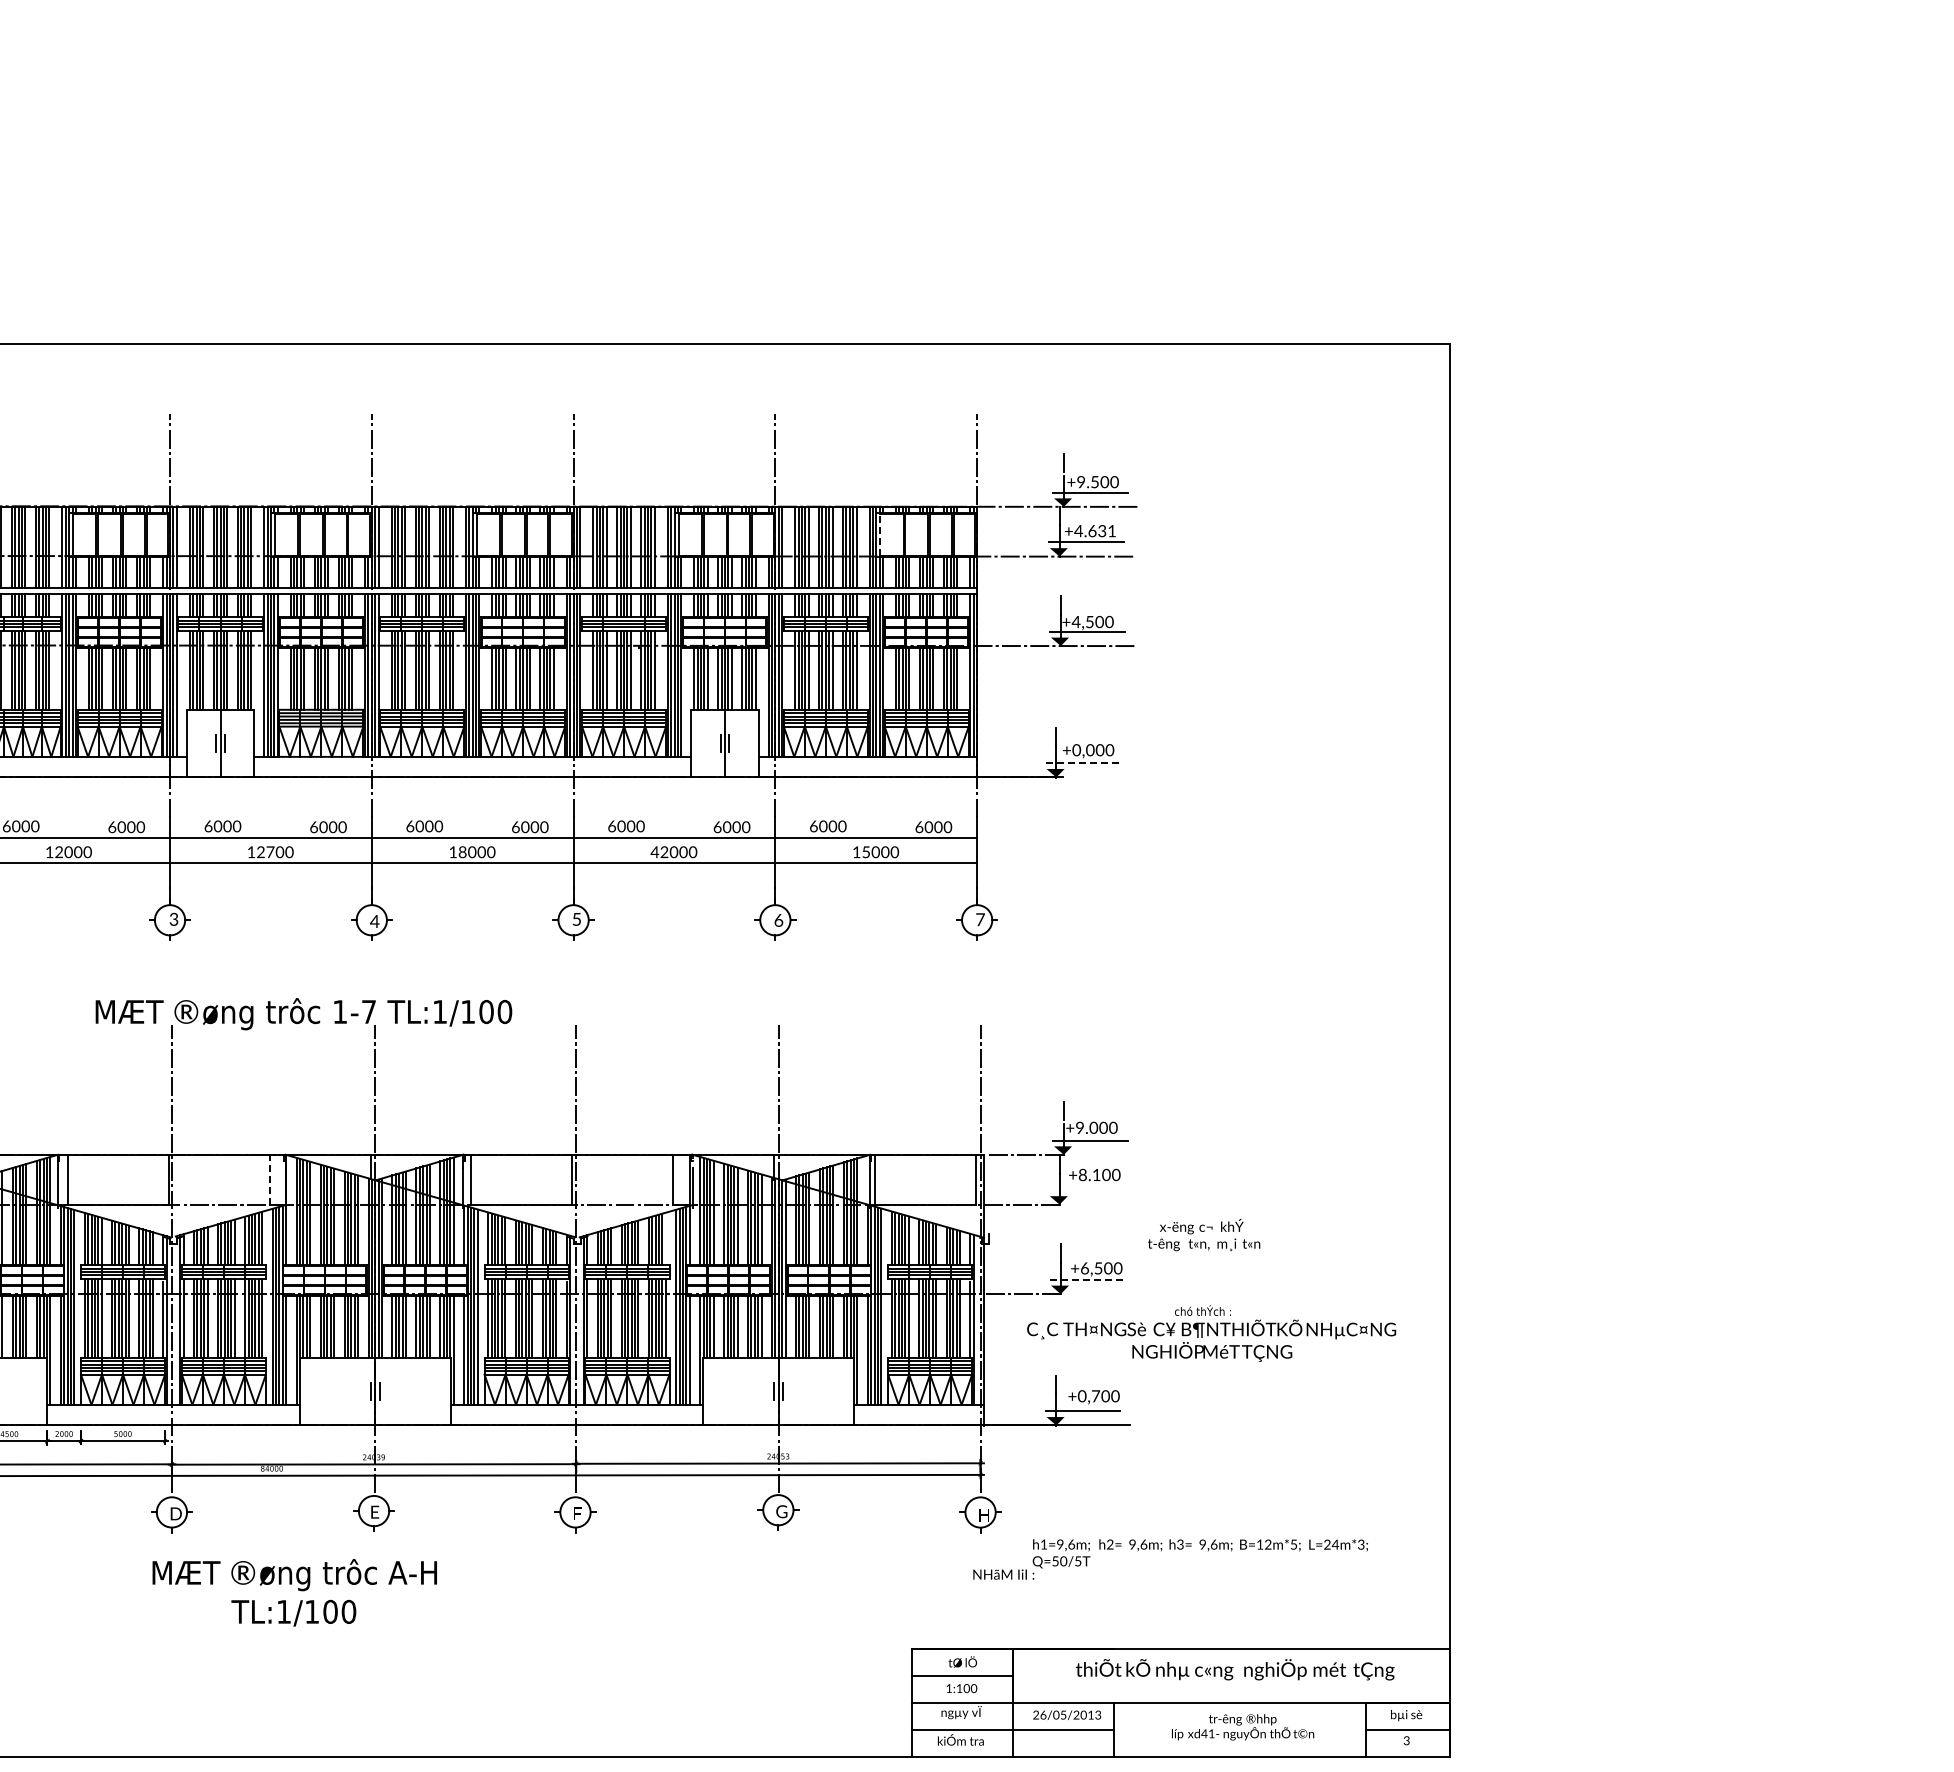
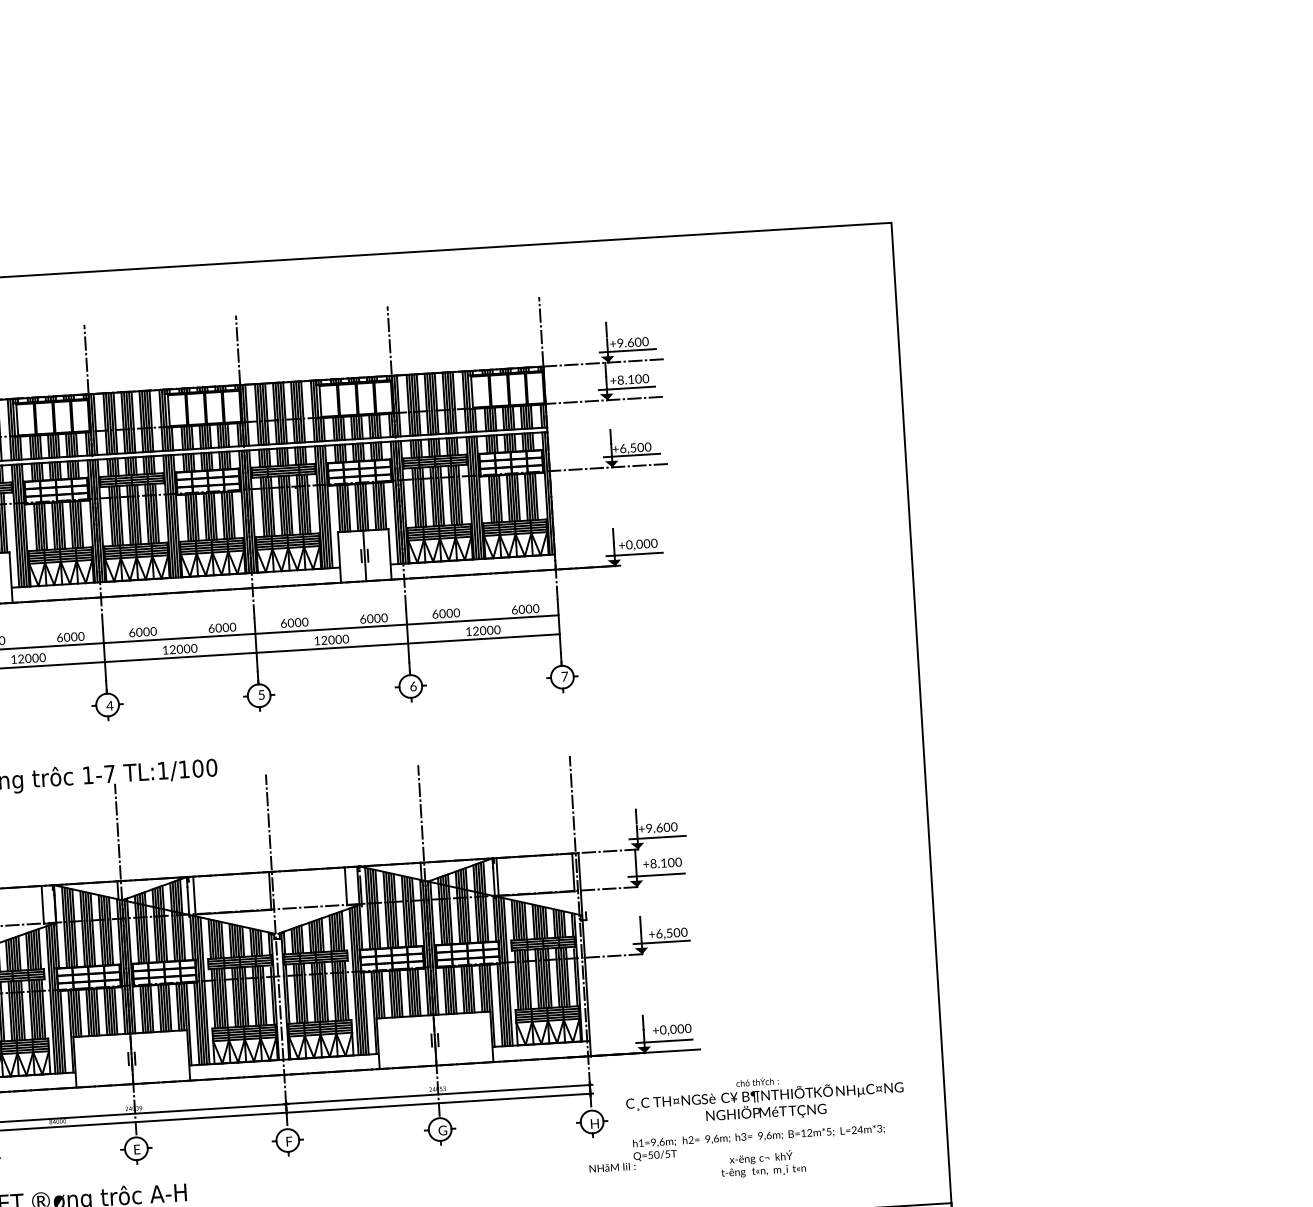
text: (1095, 482) -> (631, 342), +9.500 -> +9.600
text: (1095, 531) -> (633, 379), +4.631 -> +8.100
line: (880, 534) -> (472, 391), dashed -> solid
text: (1075, 622) -> (622, 448), +4,500 -> +6,500
line: (1083, 763) -> (635, 554), dashed -> solid
text: (270, 852) -> (28, 658), 12700 -> 12000
text: (462, 852) -> (172, 649), 18000 -> 12000
text: (654, 852) -> (316, 641), 42000 -> 12000
text: (866, 852) -> (476, 631), 15000 -> 12000
text: (1093, 1127) -> (659, 827), +9.000 -> +9.600
line: (269, 1179) -> (42, 904), dashed -> solid
line: (1085, 1190) -> (656, 875), added
text: (1204, 1235) -> (763, 1164), moved
line: (665, 1238) -> (342, 930), added
line: (1087, 1279) -> (661, 942), dashed -> solid
text: (1211, 1333) -> (764, 1098), moved
text: (1095, 1396) -> (673, 1029), +0,700 -> +0,000

